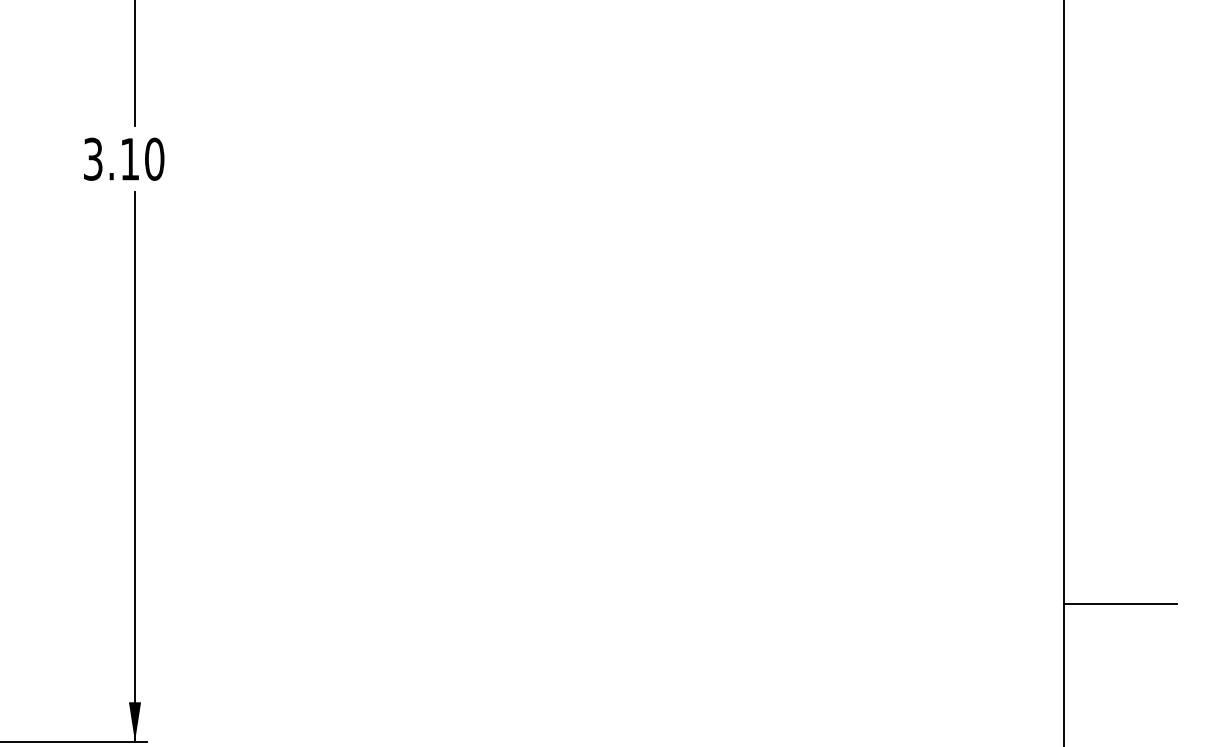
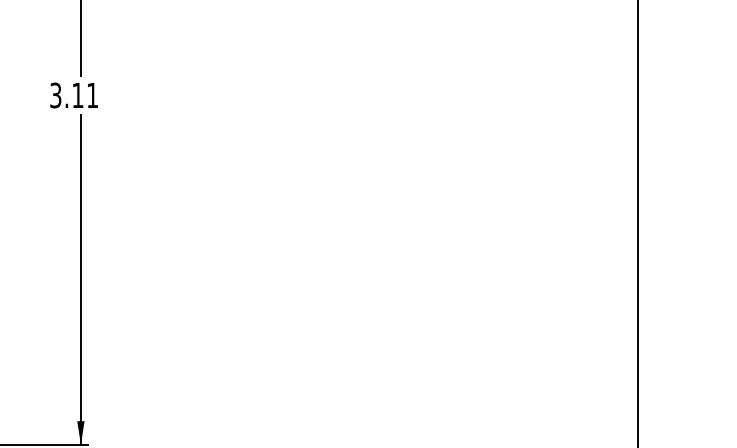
text: (154, 159) -> (92, 95), 3.10 -> 3.11
line: (1119, 604) -> (671, 362), removed

